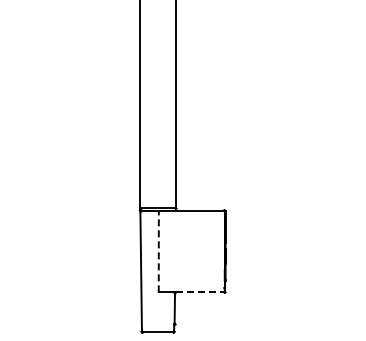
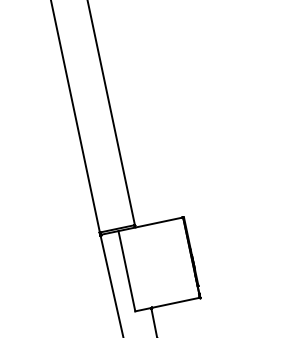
line: (158, 251) -> (126, 271), dashed -> solid
line: (200, 292) -> (176, 302), dashed -> solid

